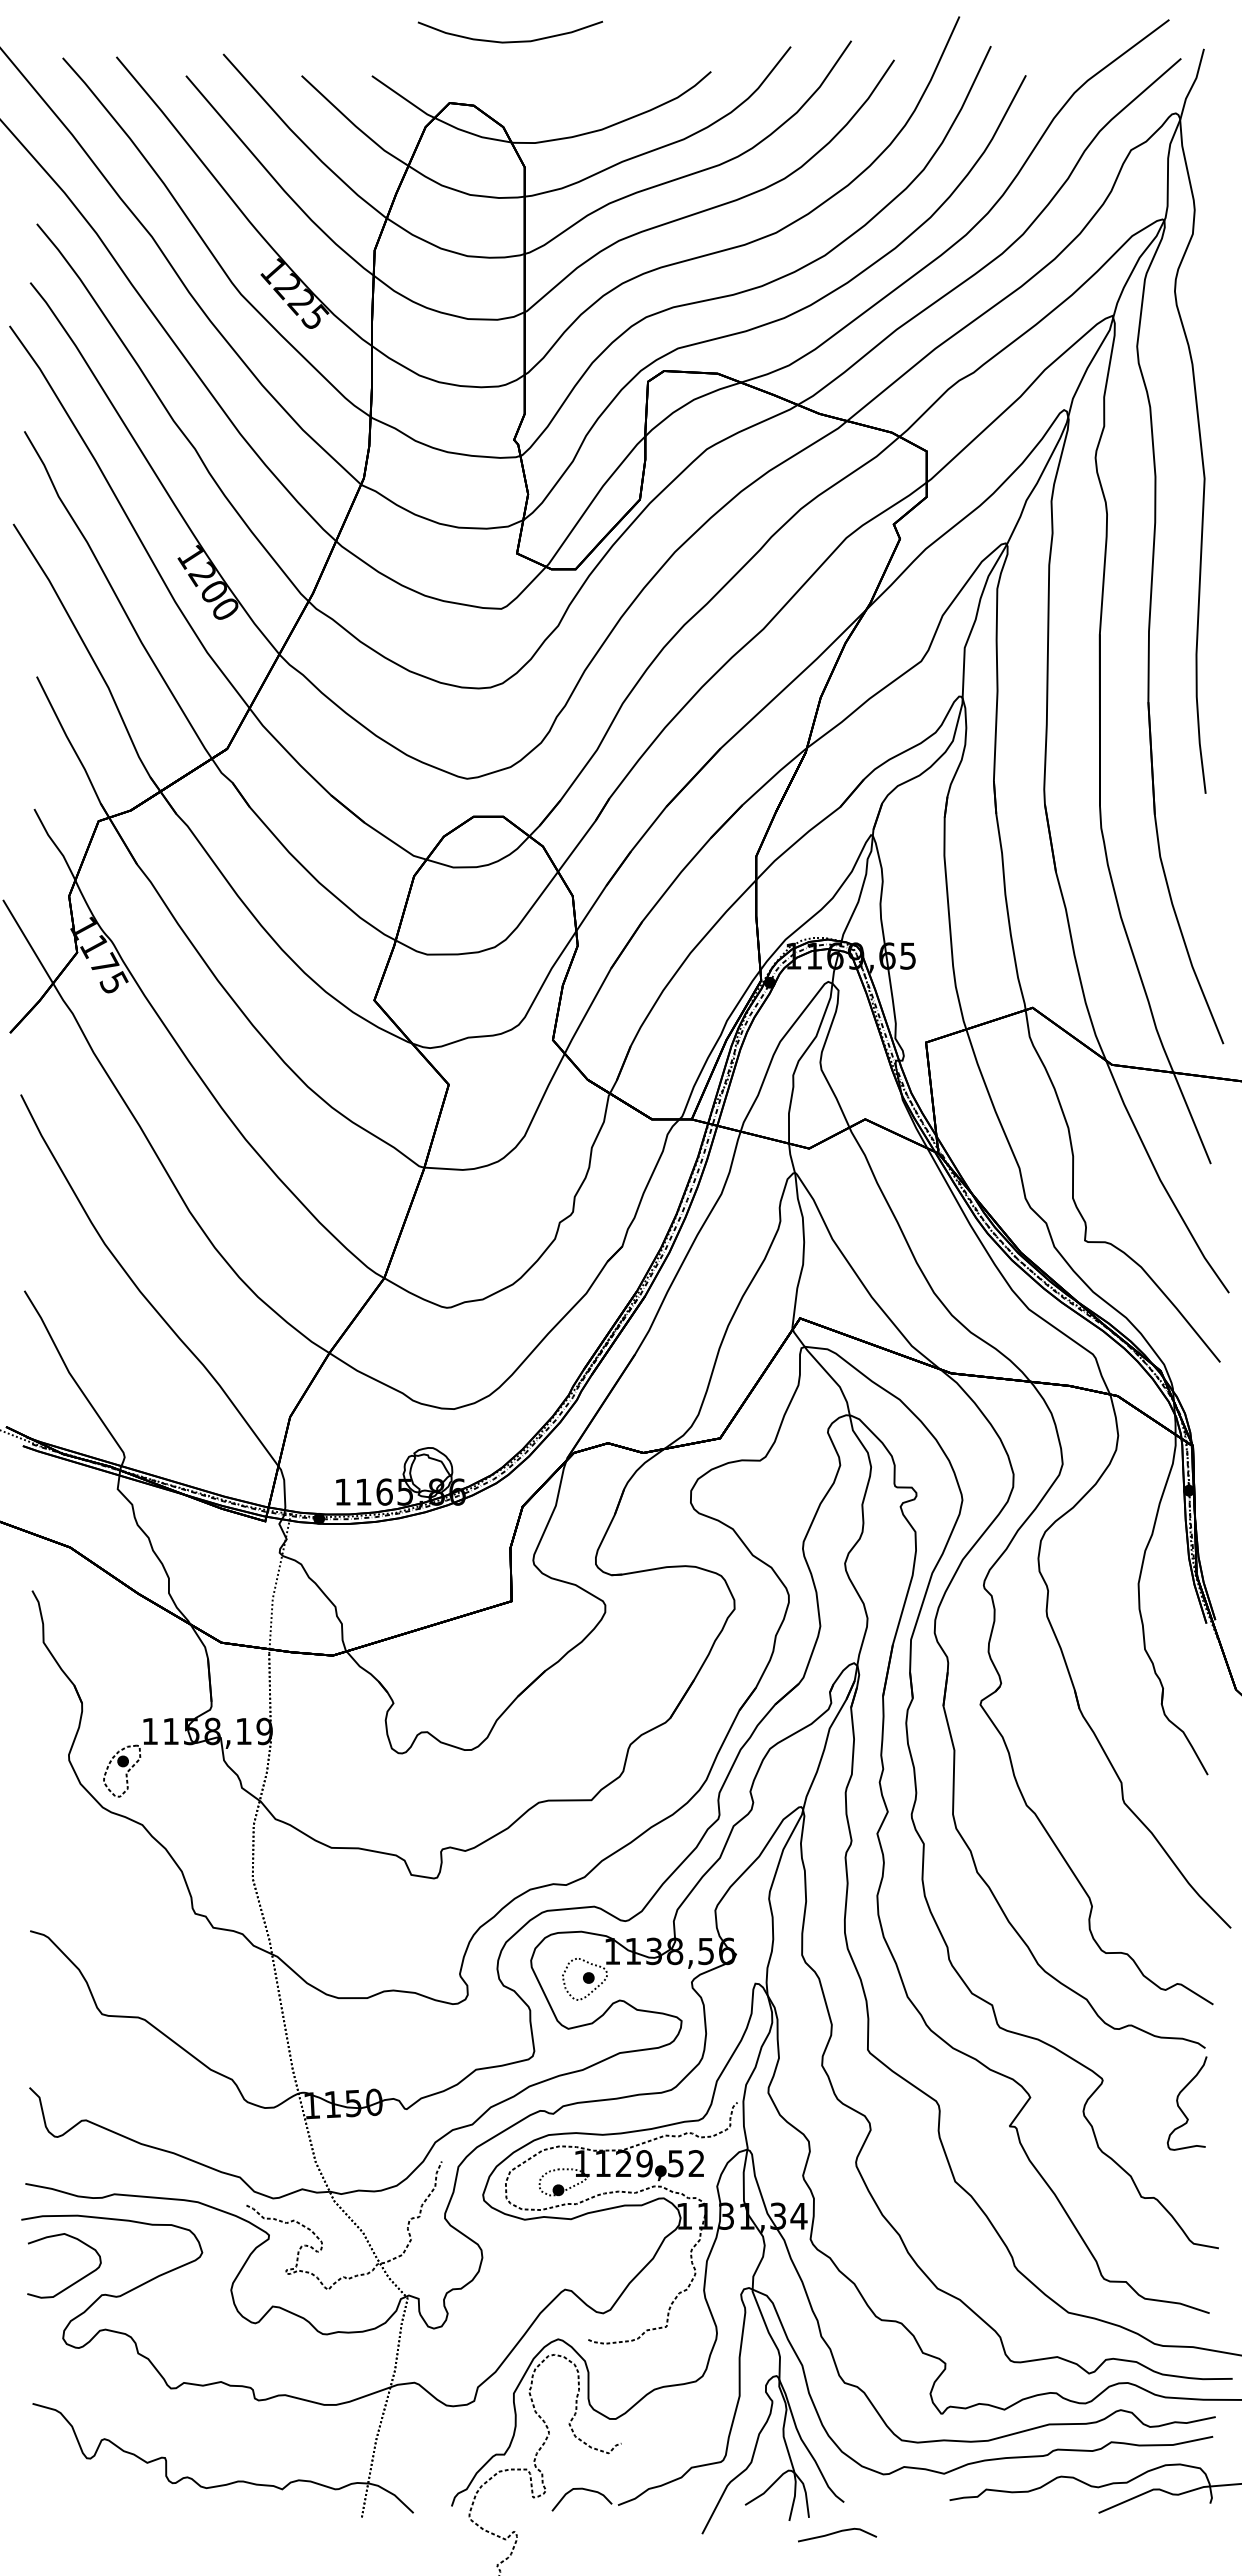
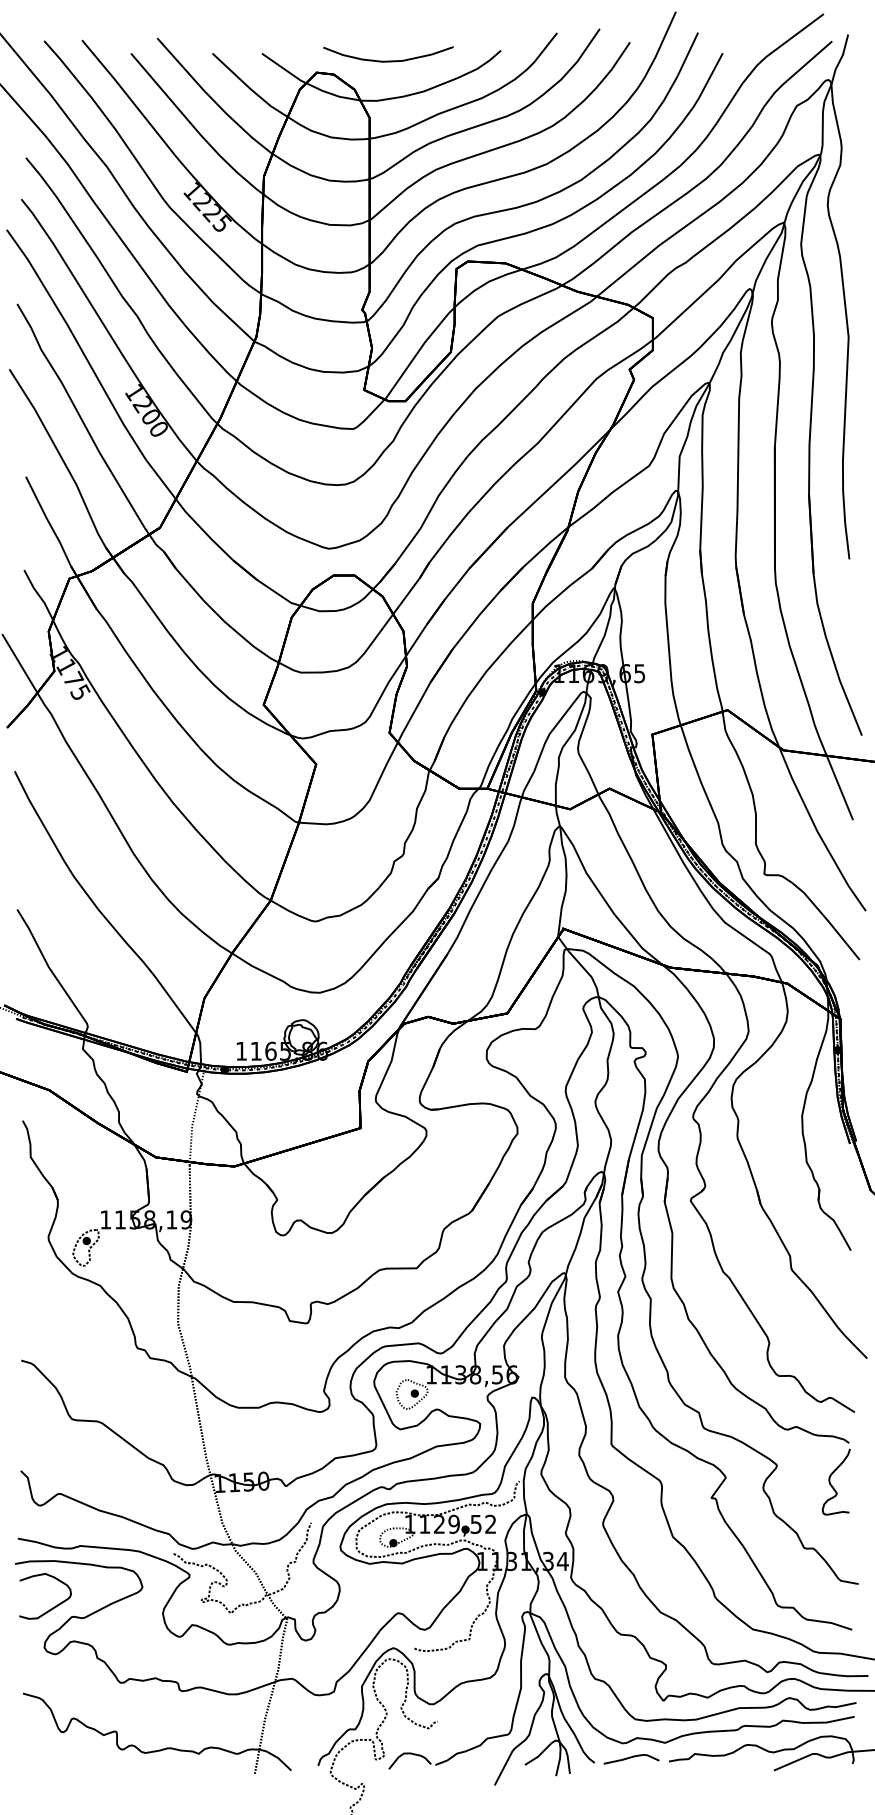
curve: (510, 41) -> (388, 61), moved
curve: (836, 2533) -> (630, 1758), moved

